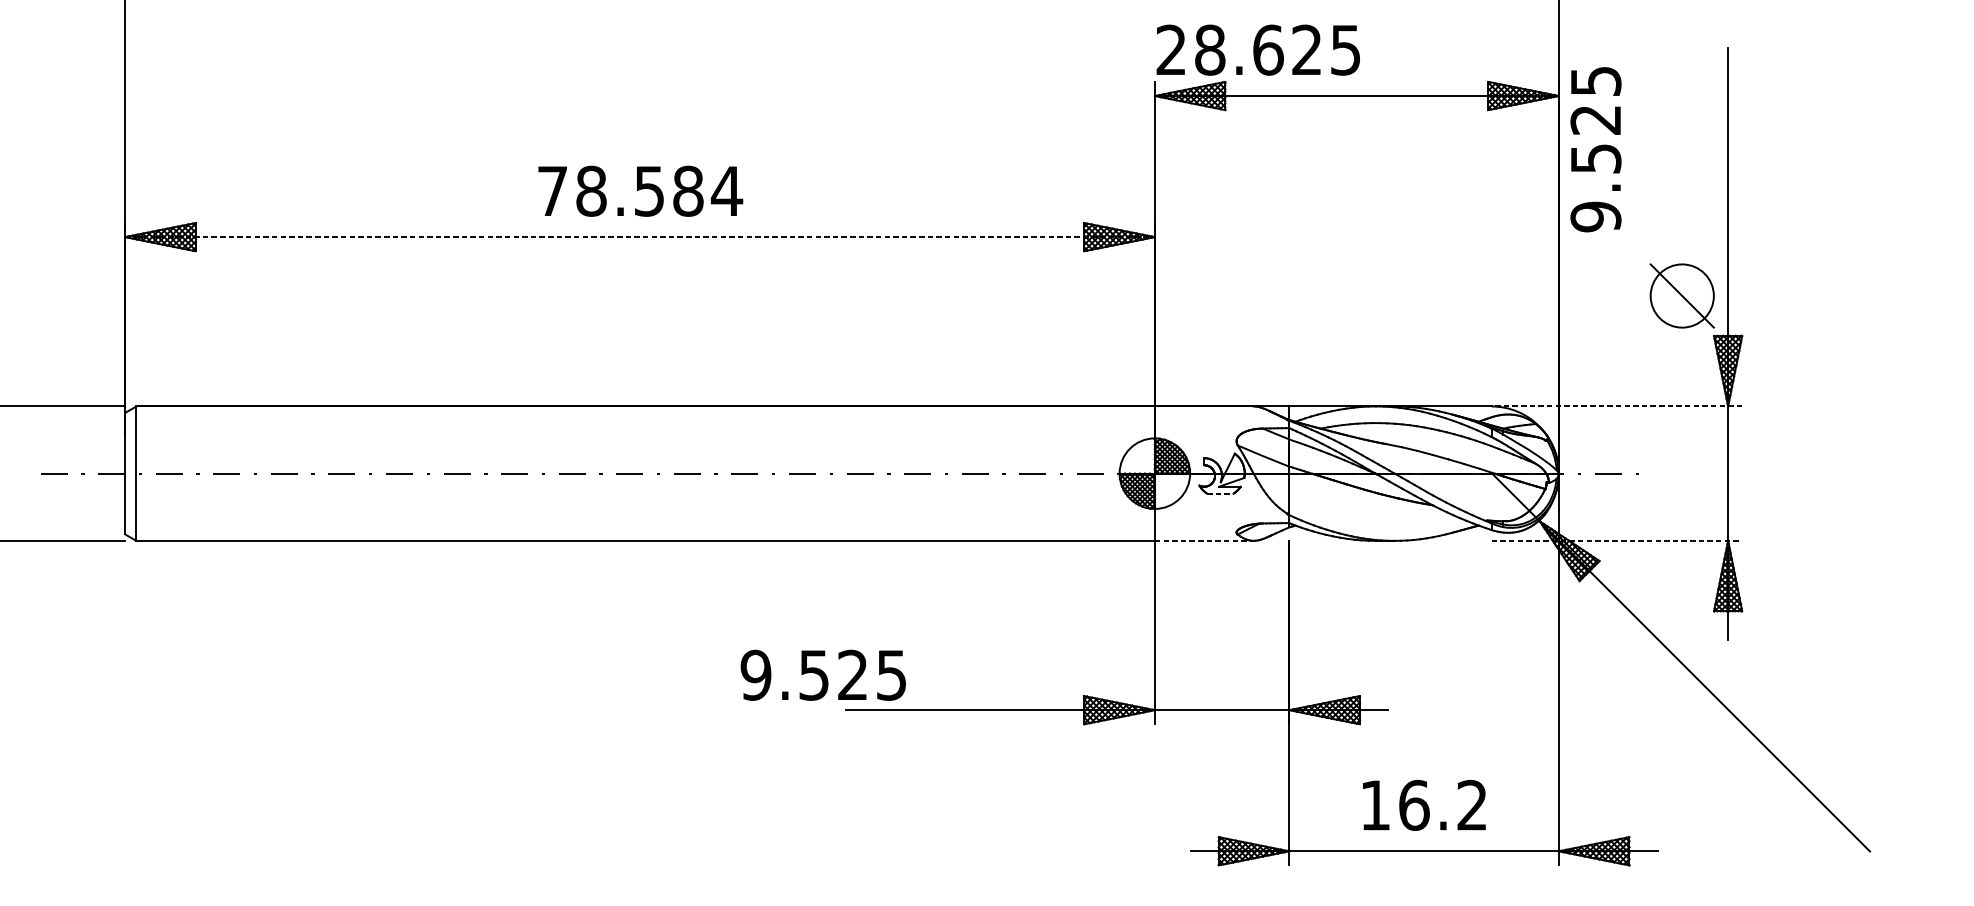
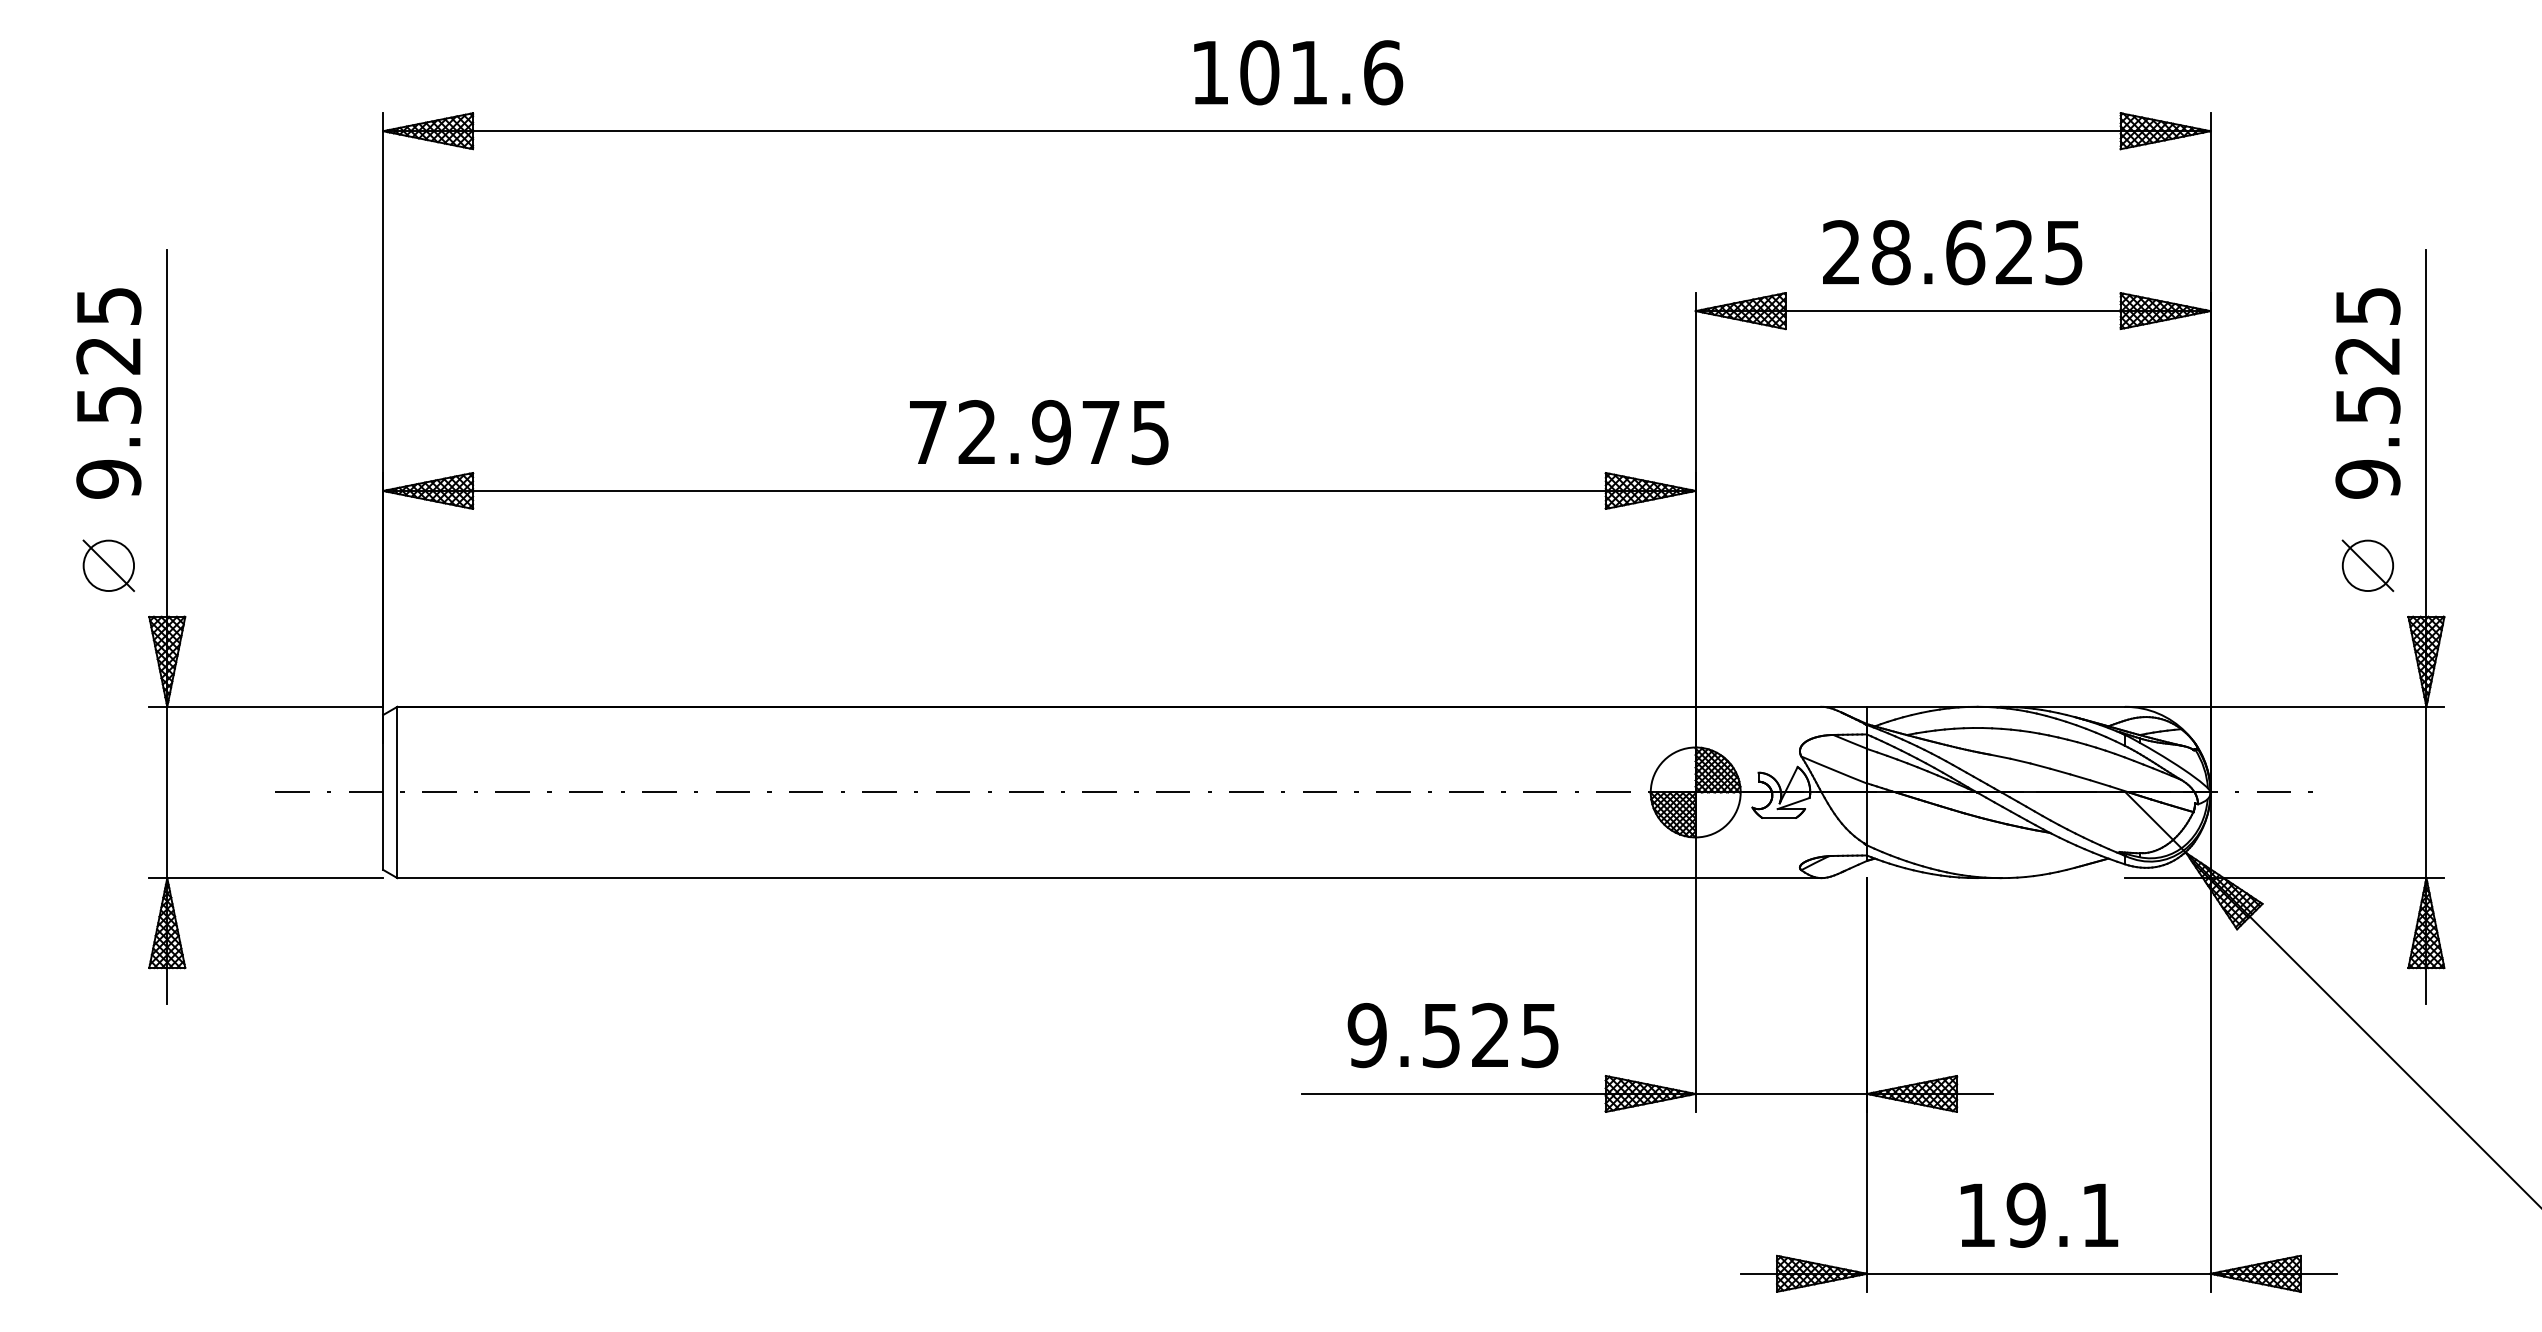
text: (1258, 50) -> (1952, 252), moved
text: (1595, 149) -> (2367, 393), moved
text: (659, 191) -> (1064, 432), 78.584 -> 72.975
line: (640, 236) -> (1039, 490), dashed -> solid
part: (1681, 295) -> (2367, 565), size x0.62
line: (1616, 406) -> (2284, 706), dashed -> solid
line: (1220, 493) -> (1779, 817), dashed -> solid
line: (1204, 541) -> (1758, 878), dashed -> solid
line: (1616, 541) -> (2284, 878), dashed -> solid
text: (822, 675) -> (1452, 1035), moved
text: (1442, 804) -> (2062, 1214), 16.2 -> 19.1

